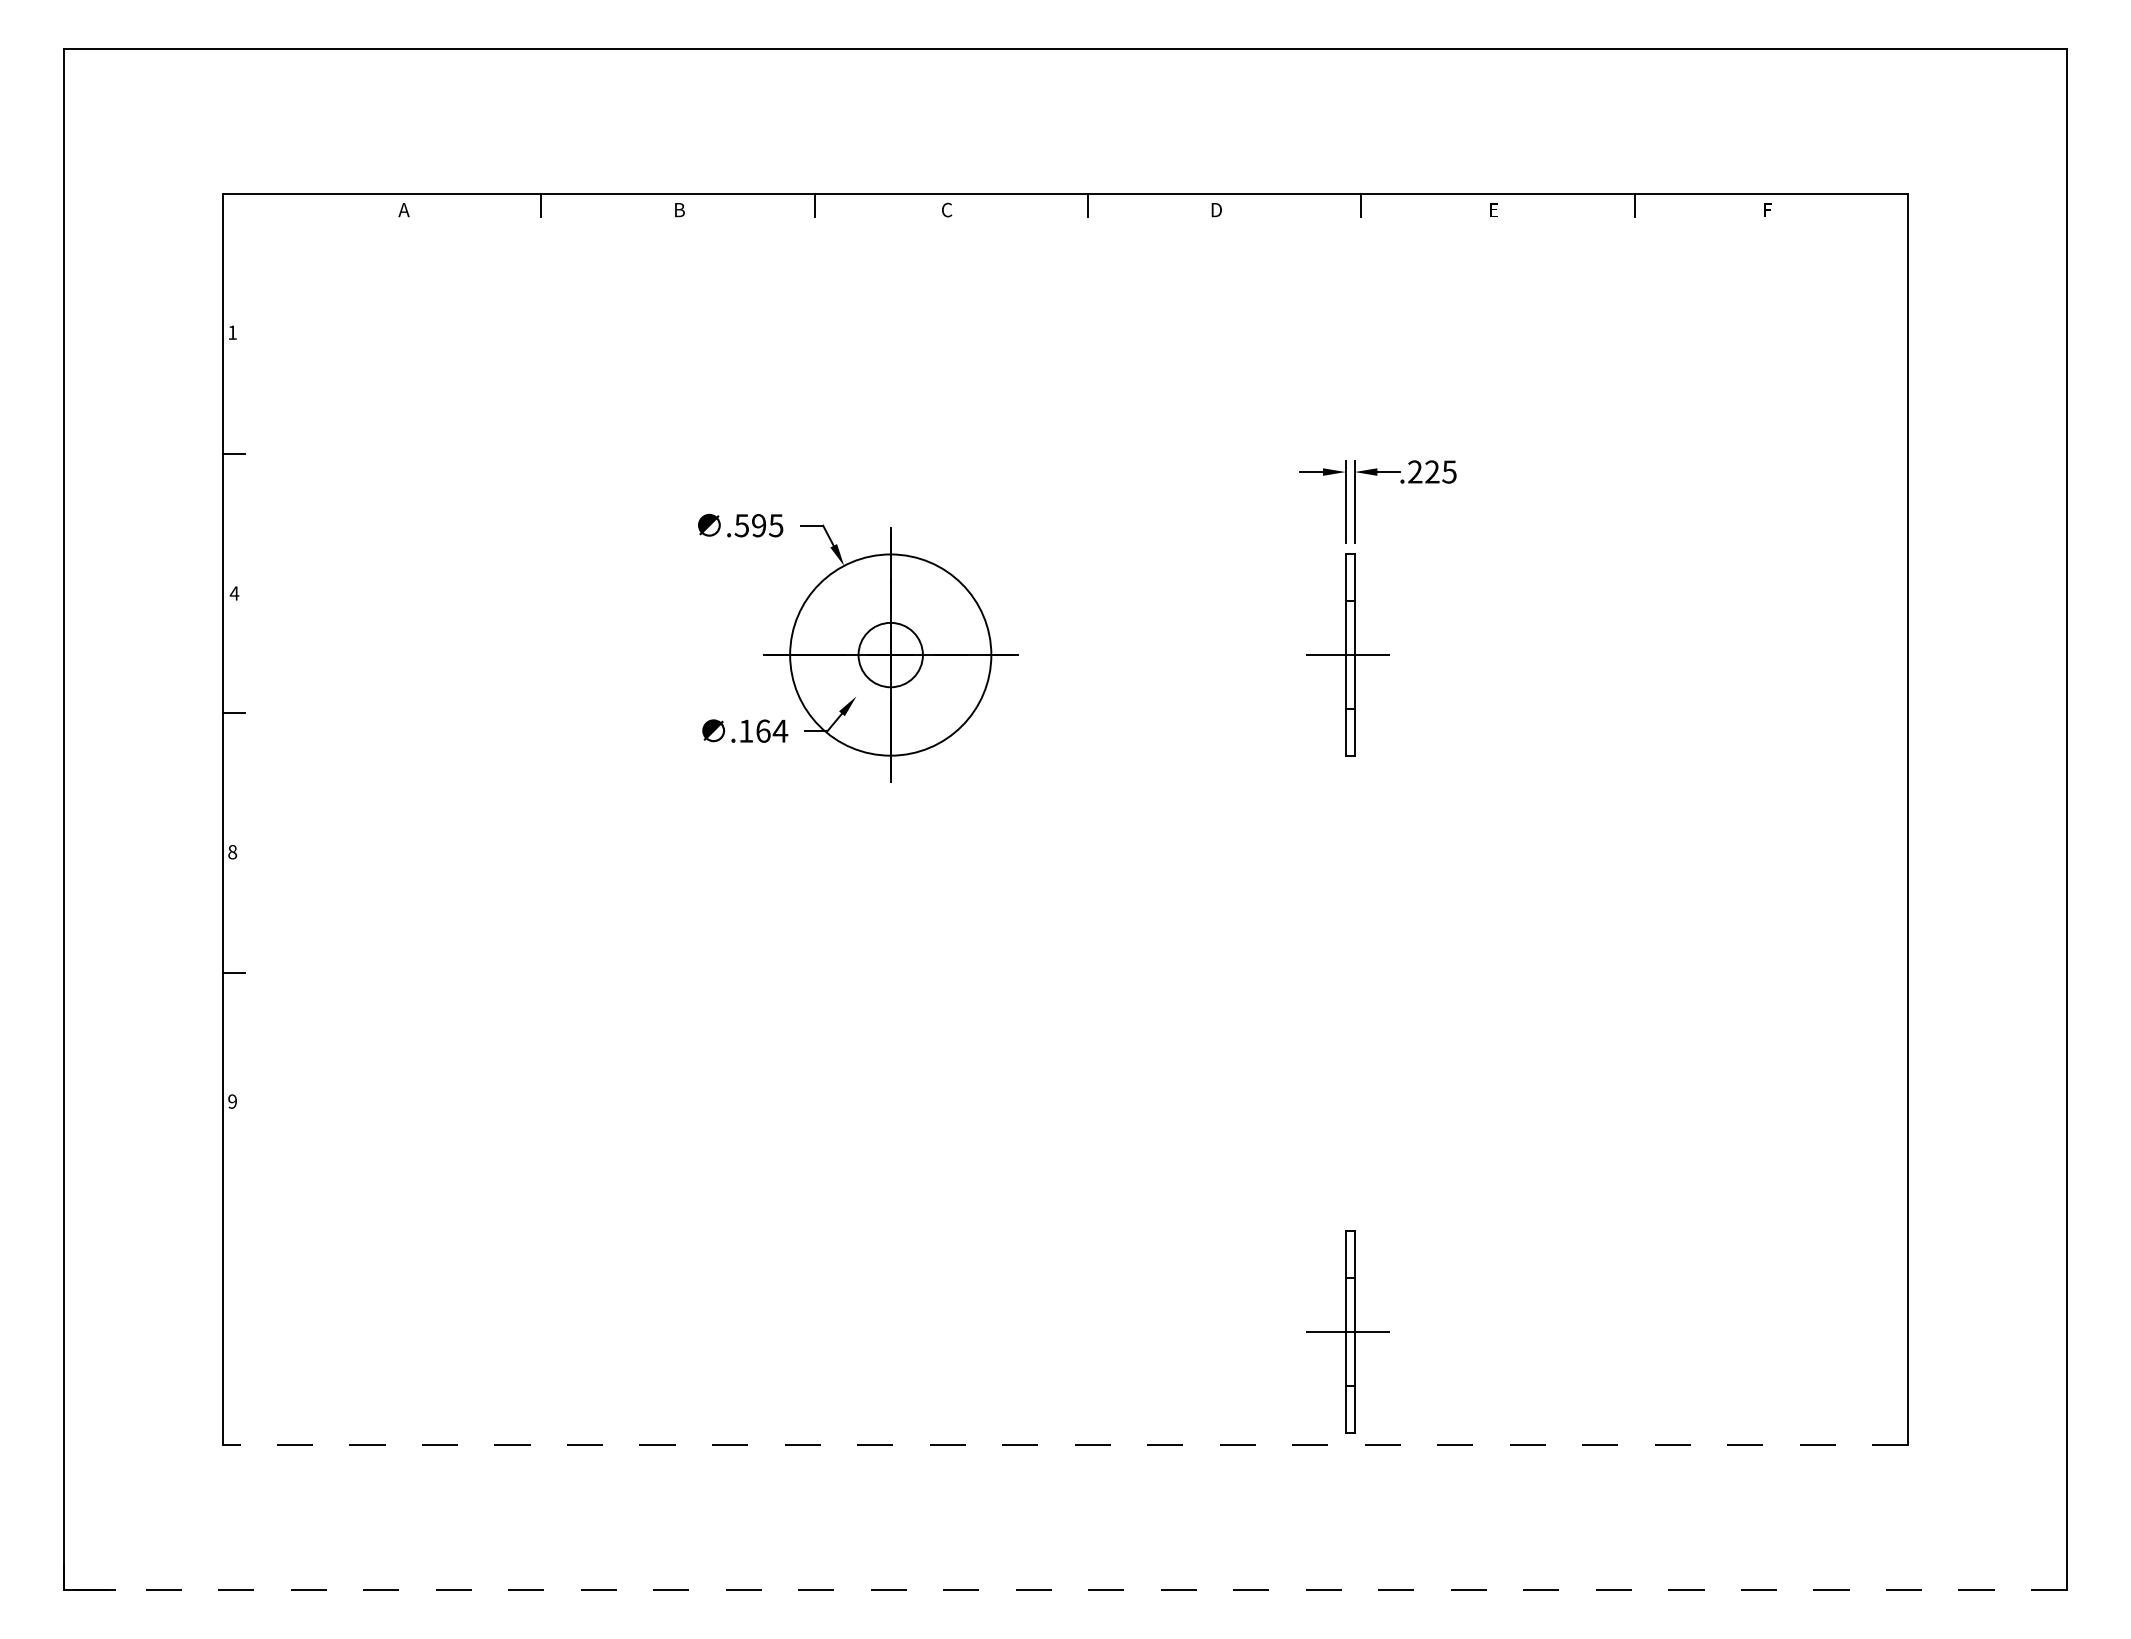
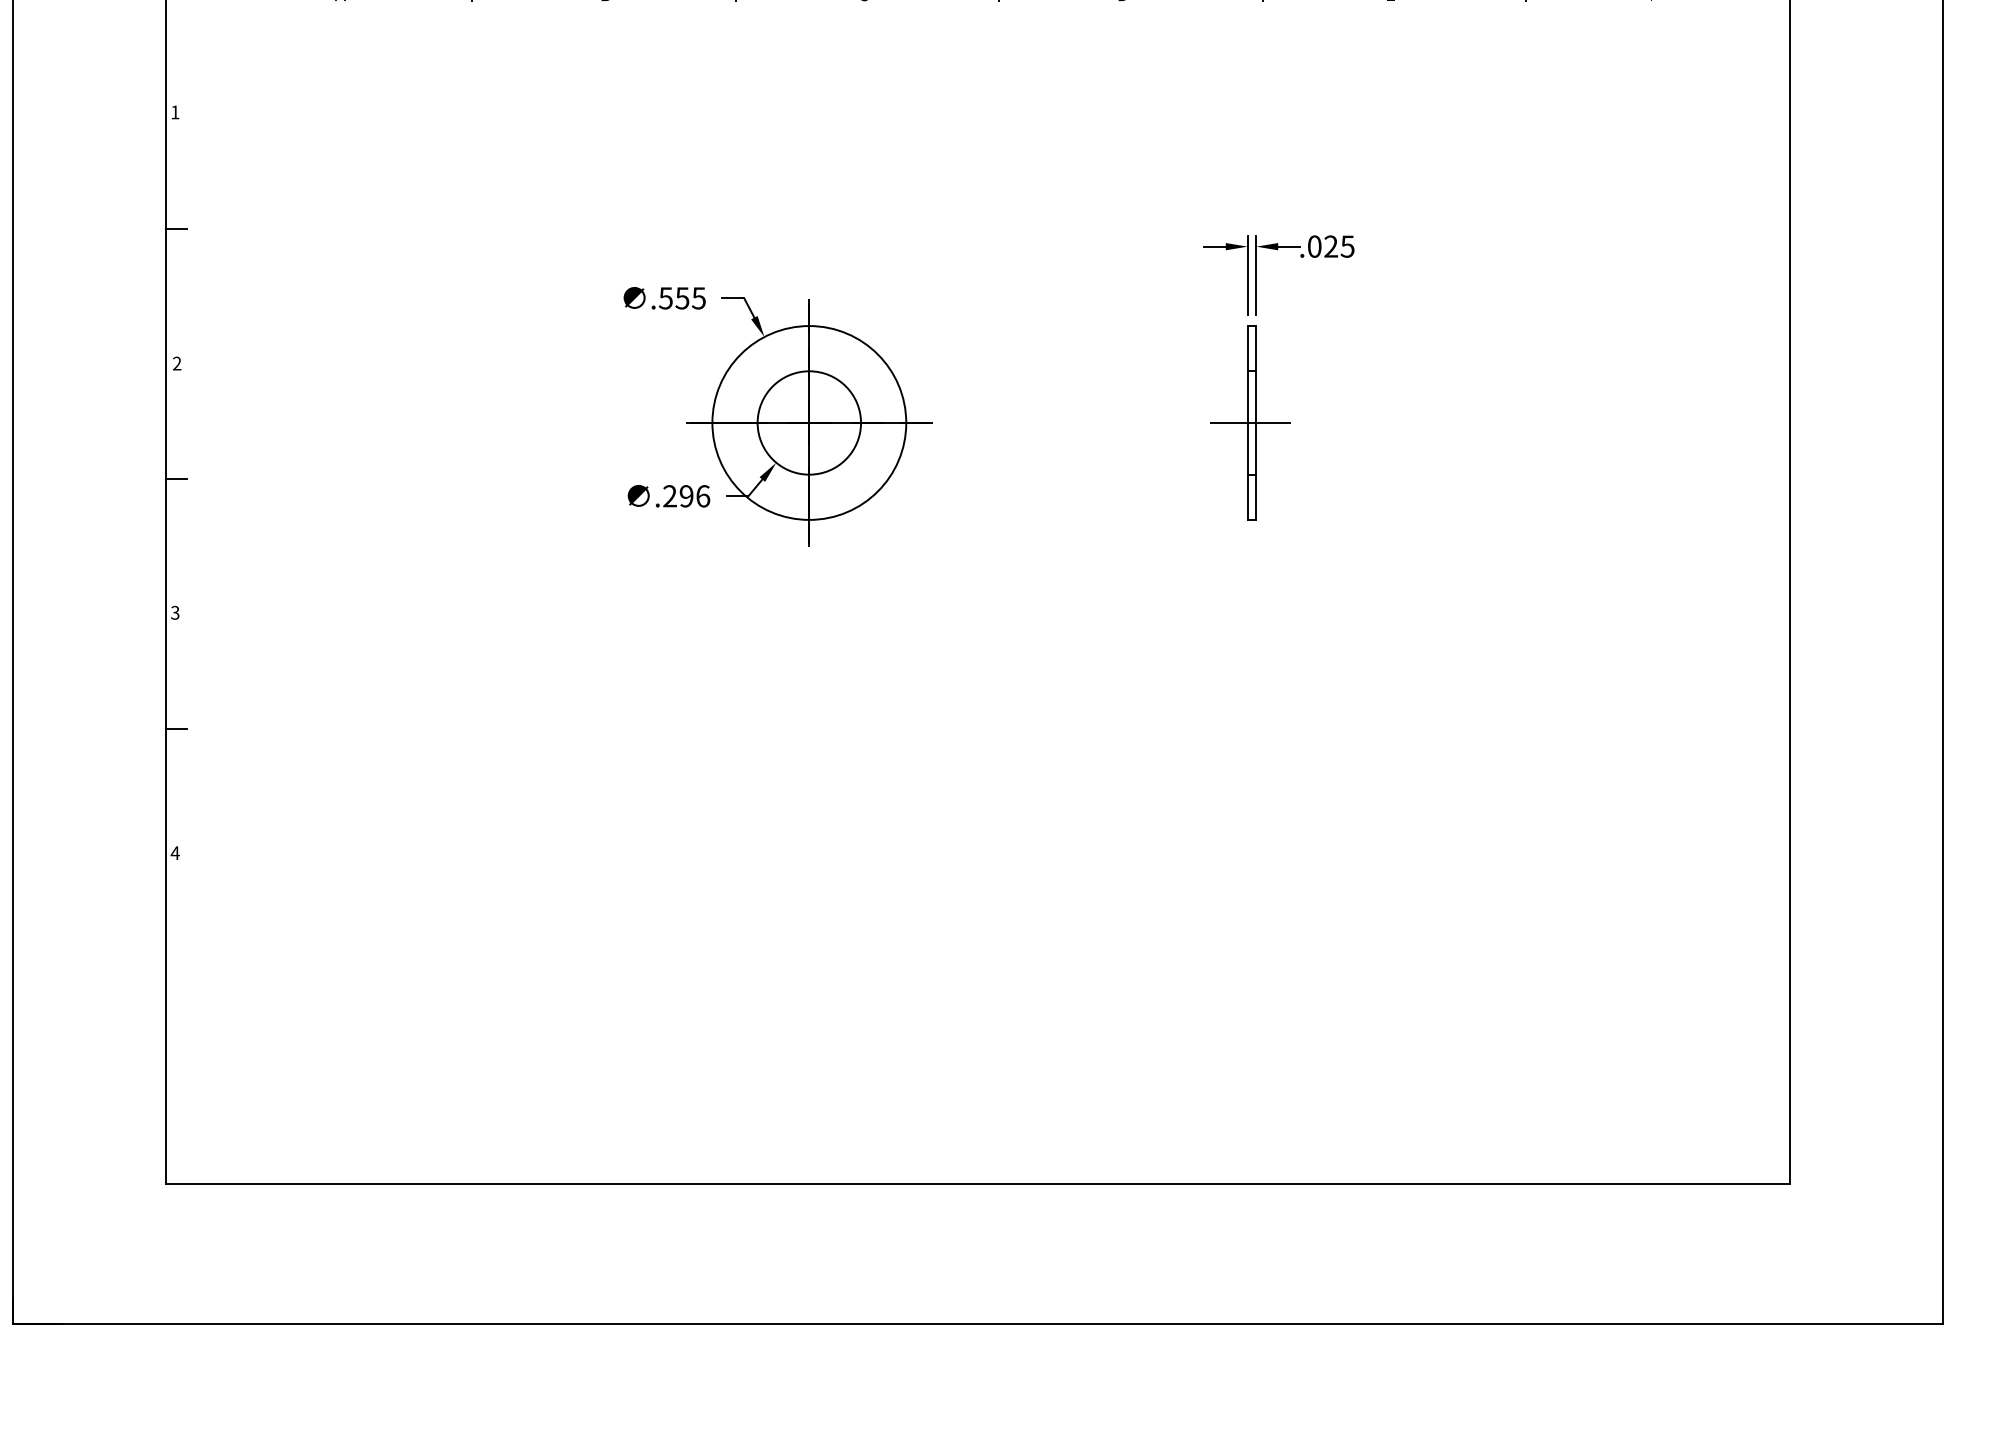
text: (1415, 471) -> (1314, 246), .225 -> .025
text: (758, 525) -> (681, 298), .595 -> .555
text: (234, 593) -> (177, 363), 4 -> 2
circle: (890, 654) -> (809, 422), size x1.67
text: (763, 730) -> (686, 495), .164 -> .296
text: (232, 852) -> (175, 613), 8 -> 3
text: (232, 1101) -> (175, 853), 9 -> 4
part: (1347, 1331) -> (1249, 1074), removed
line: (1065, 1444) -> (977, 1183), dashed -> solid
line: (1065, 1589) -> (977, 1323), dashed -> solid

